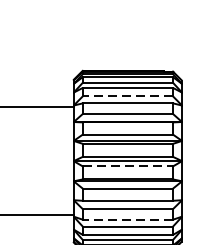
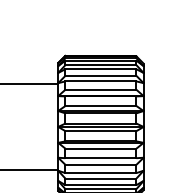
line: (127, 95) -> (100, 75), dashed -> solid
line: (127, 166) -> (100, 131), dashed -> solid
line: (127, 220) -> (100, 173), dashed -> solid

